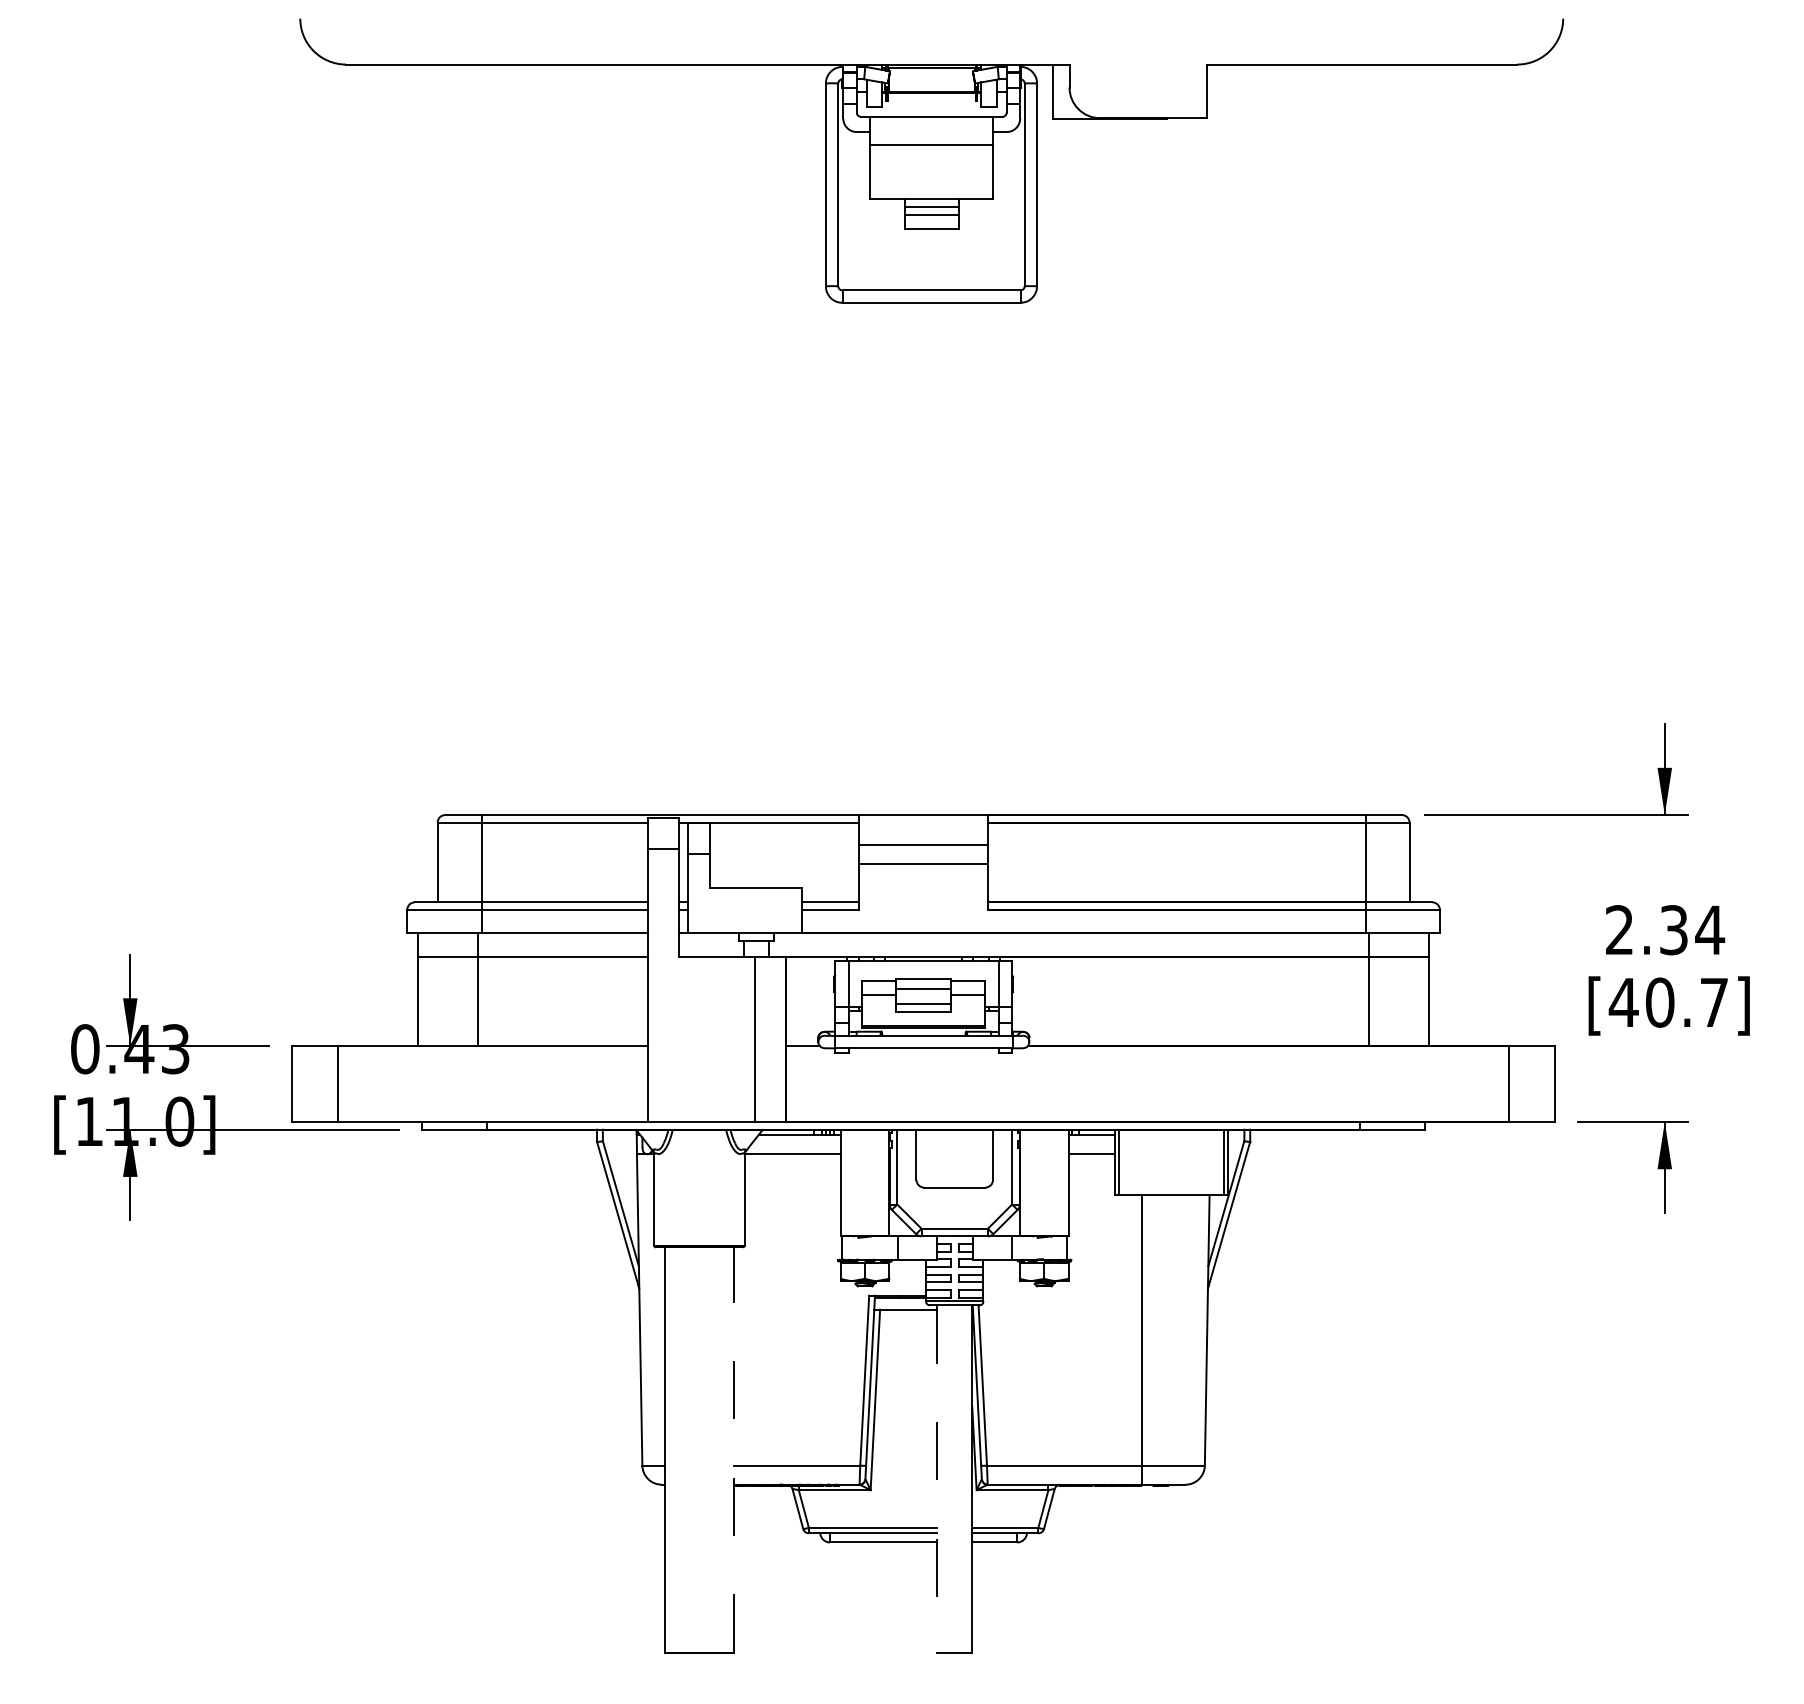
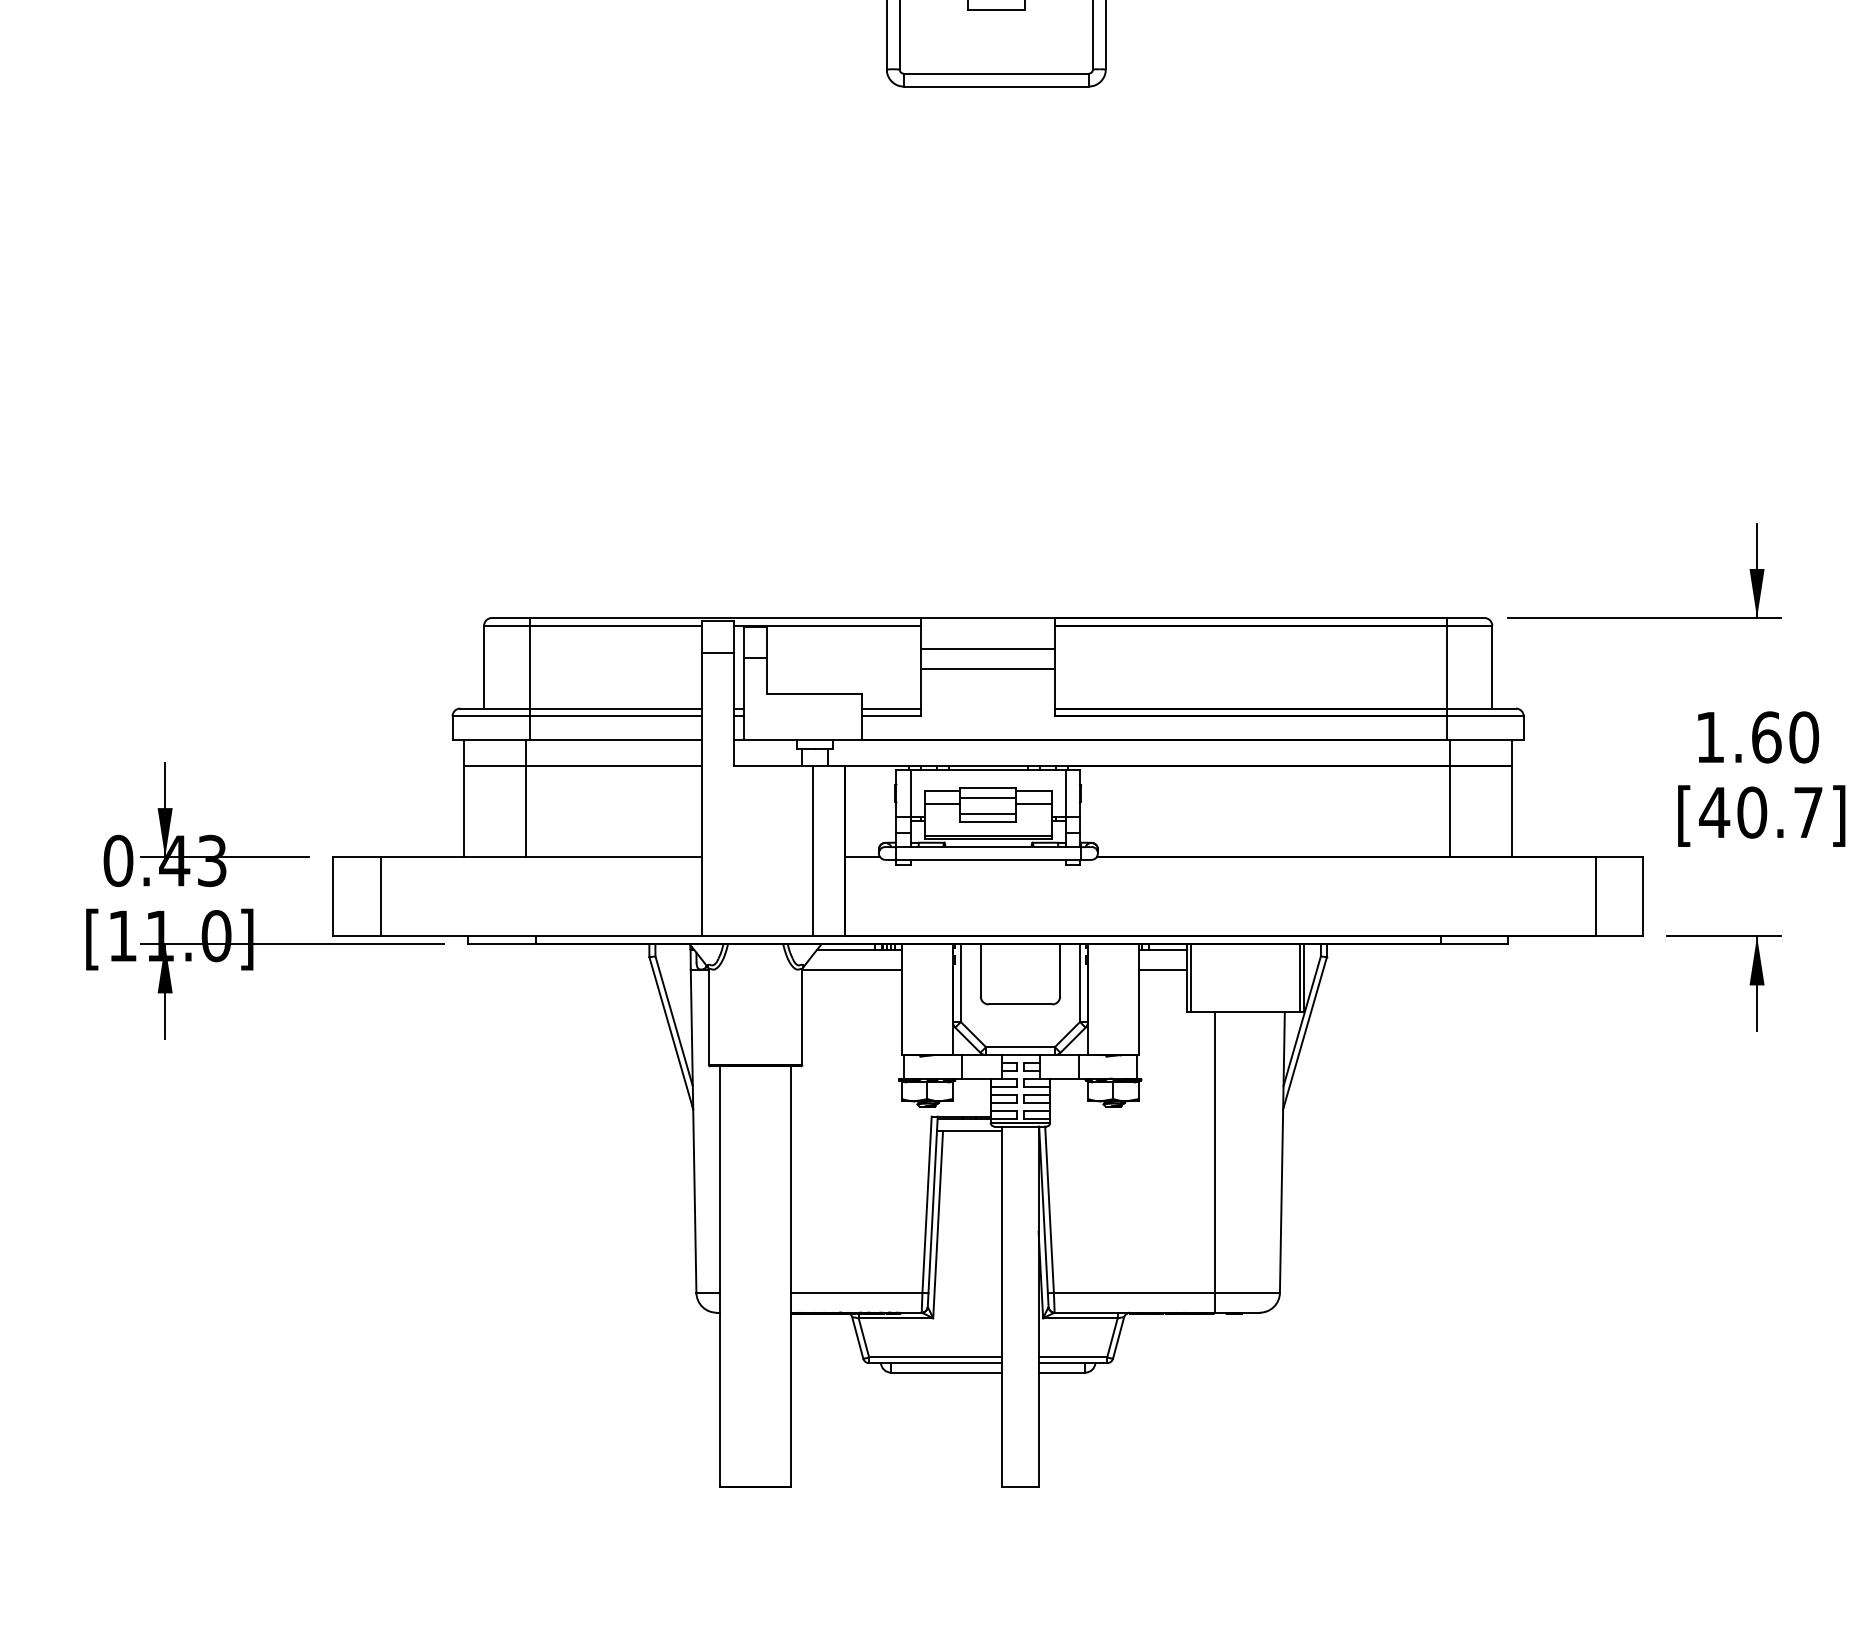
text: (1665, 930) -> (1757, 737), 2.34 -> 1.60
line: (733, 1450) -> (790, 1277), dashed -> solid
line: (937, 1479) -> (1002, 1307), dashed -> solid

